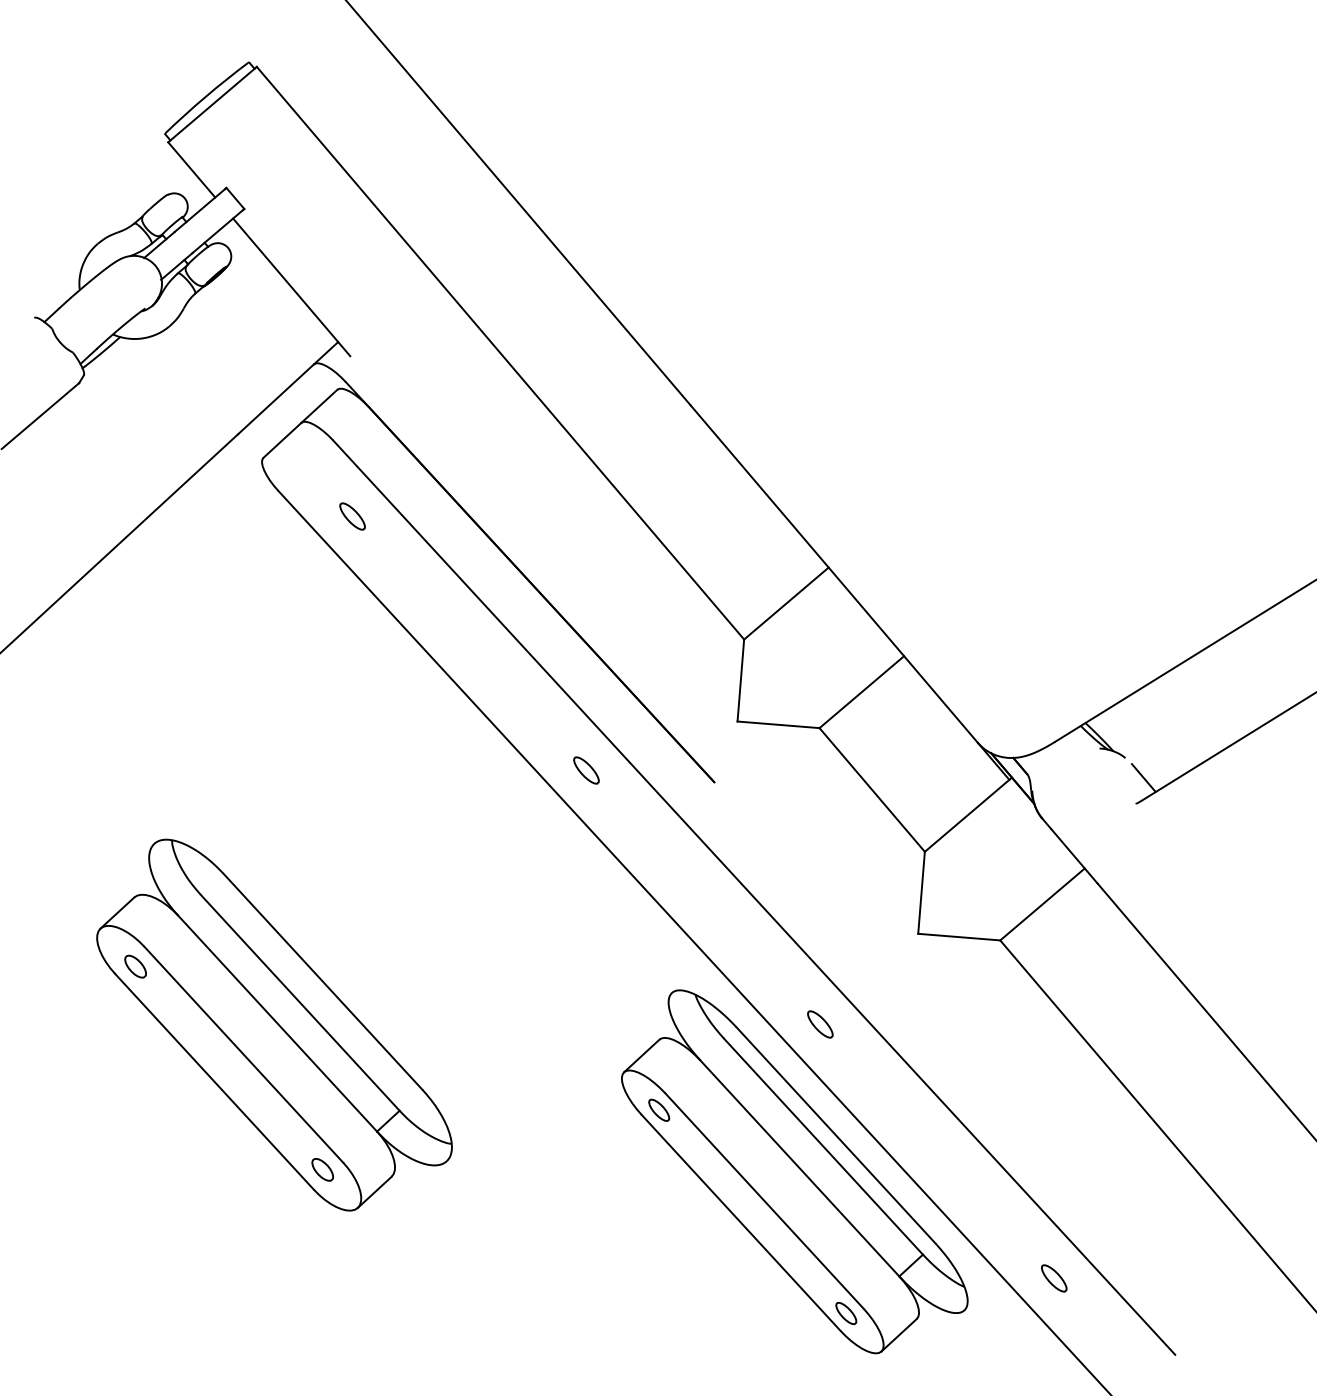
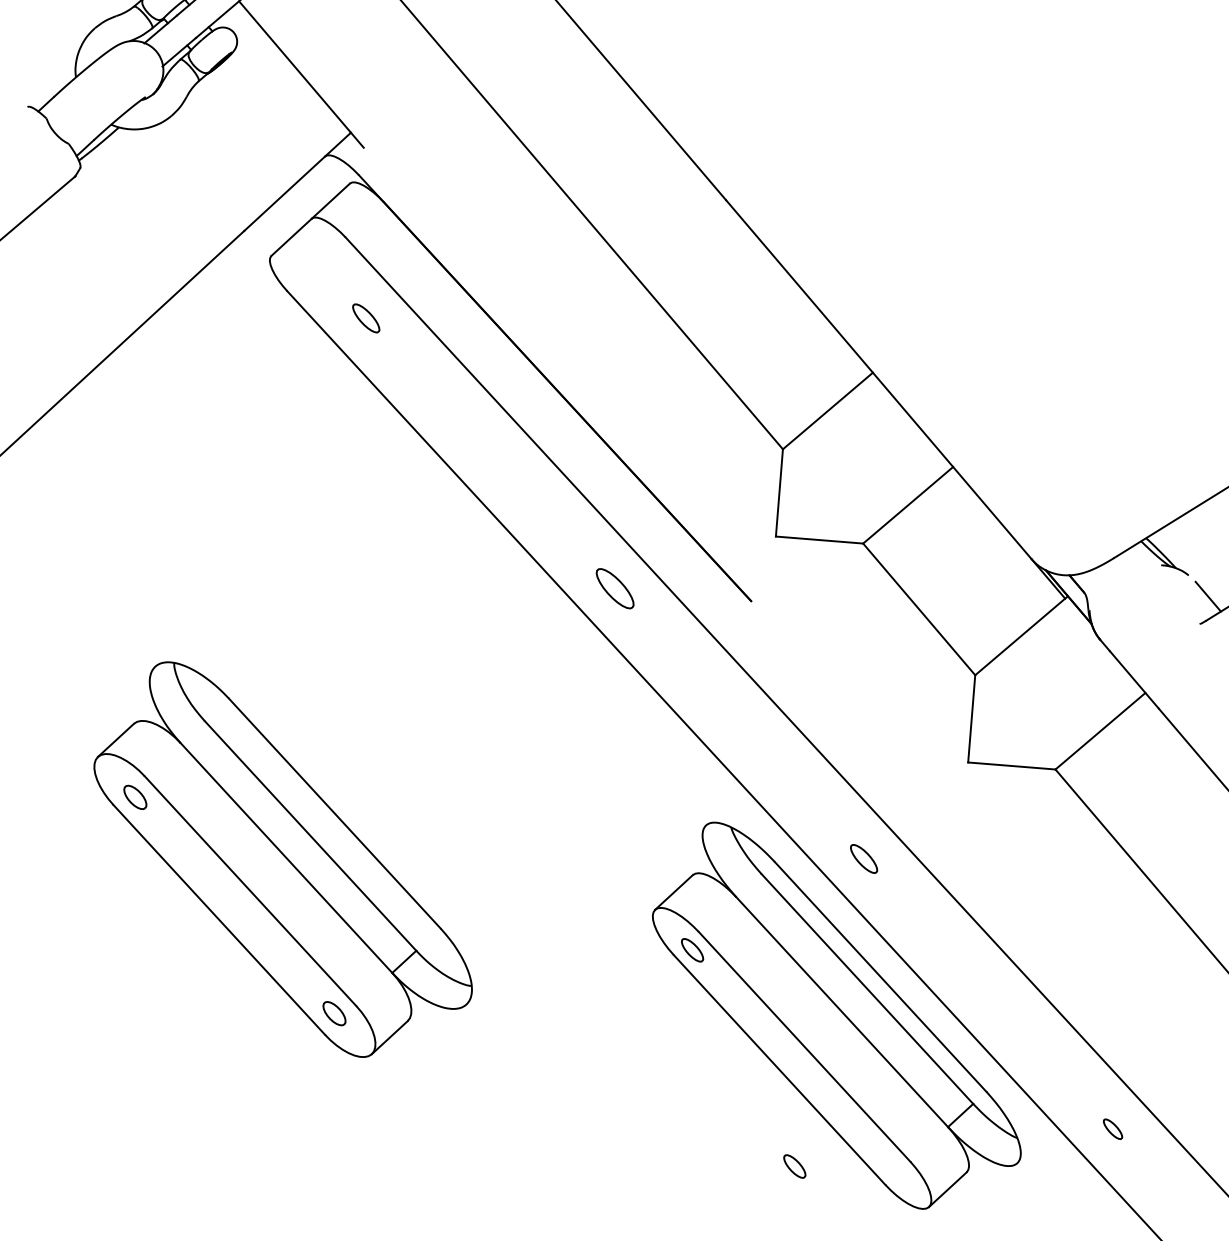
part: (586, 770) -> (615, 588), size x1.4
part: (1054, 1278) -> (1113, 1129), size x0.7
part: (846, 1313) -> (795, 1166), moved

